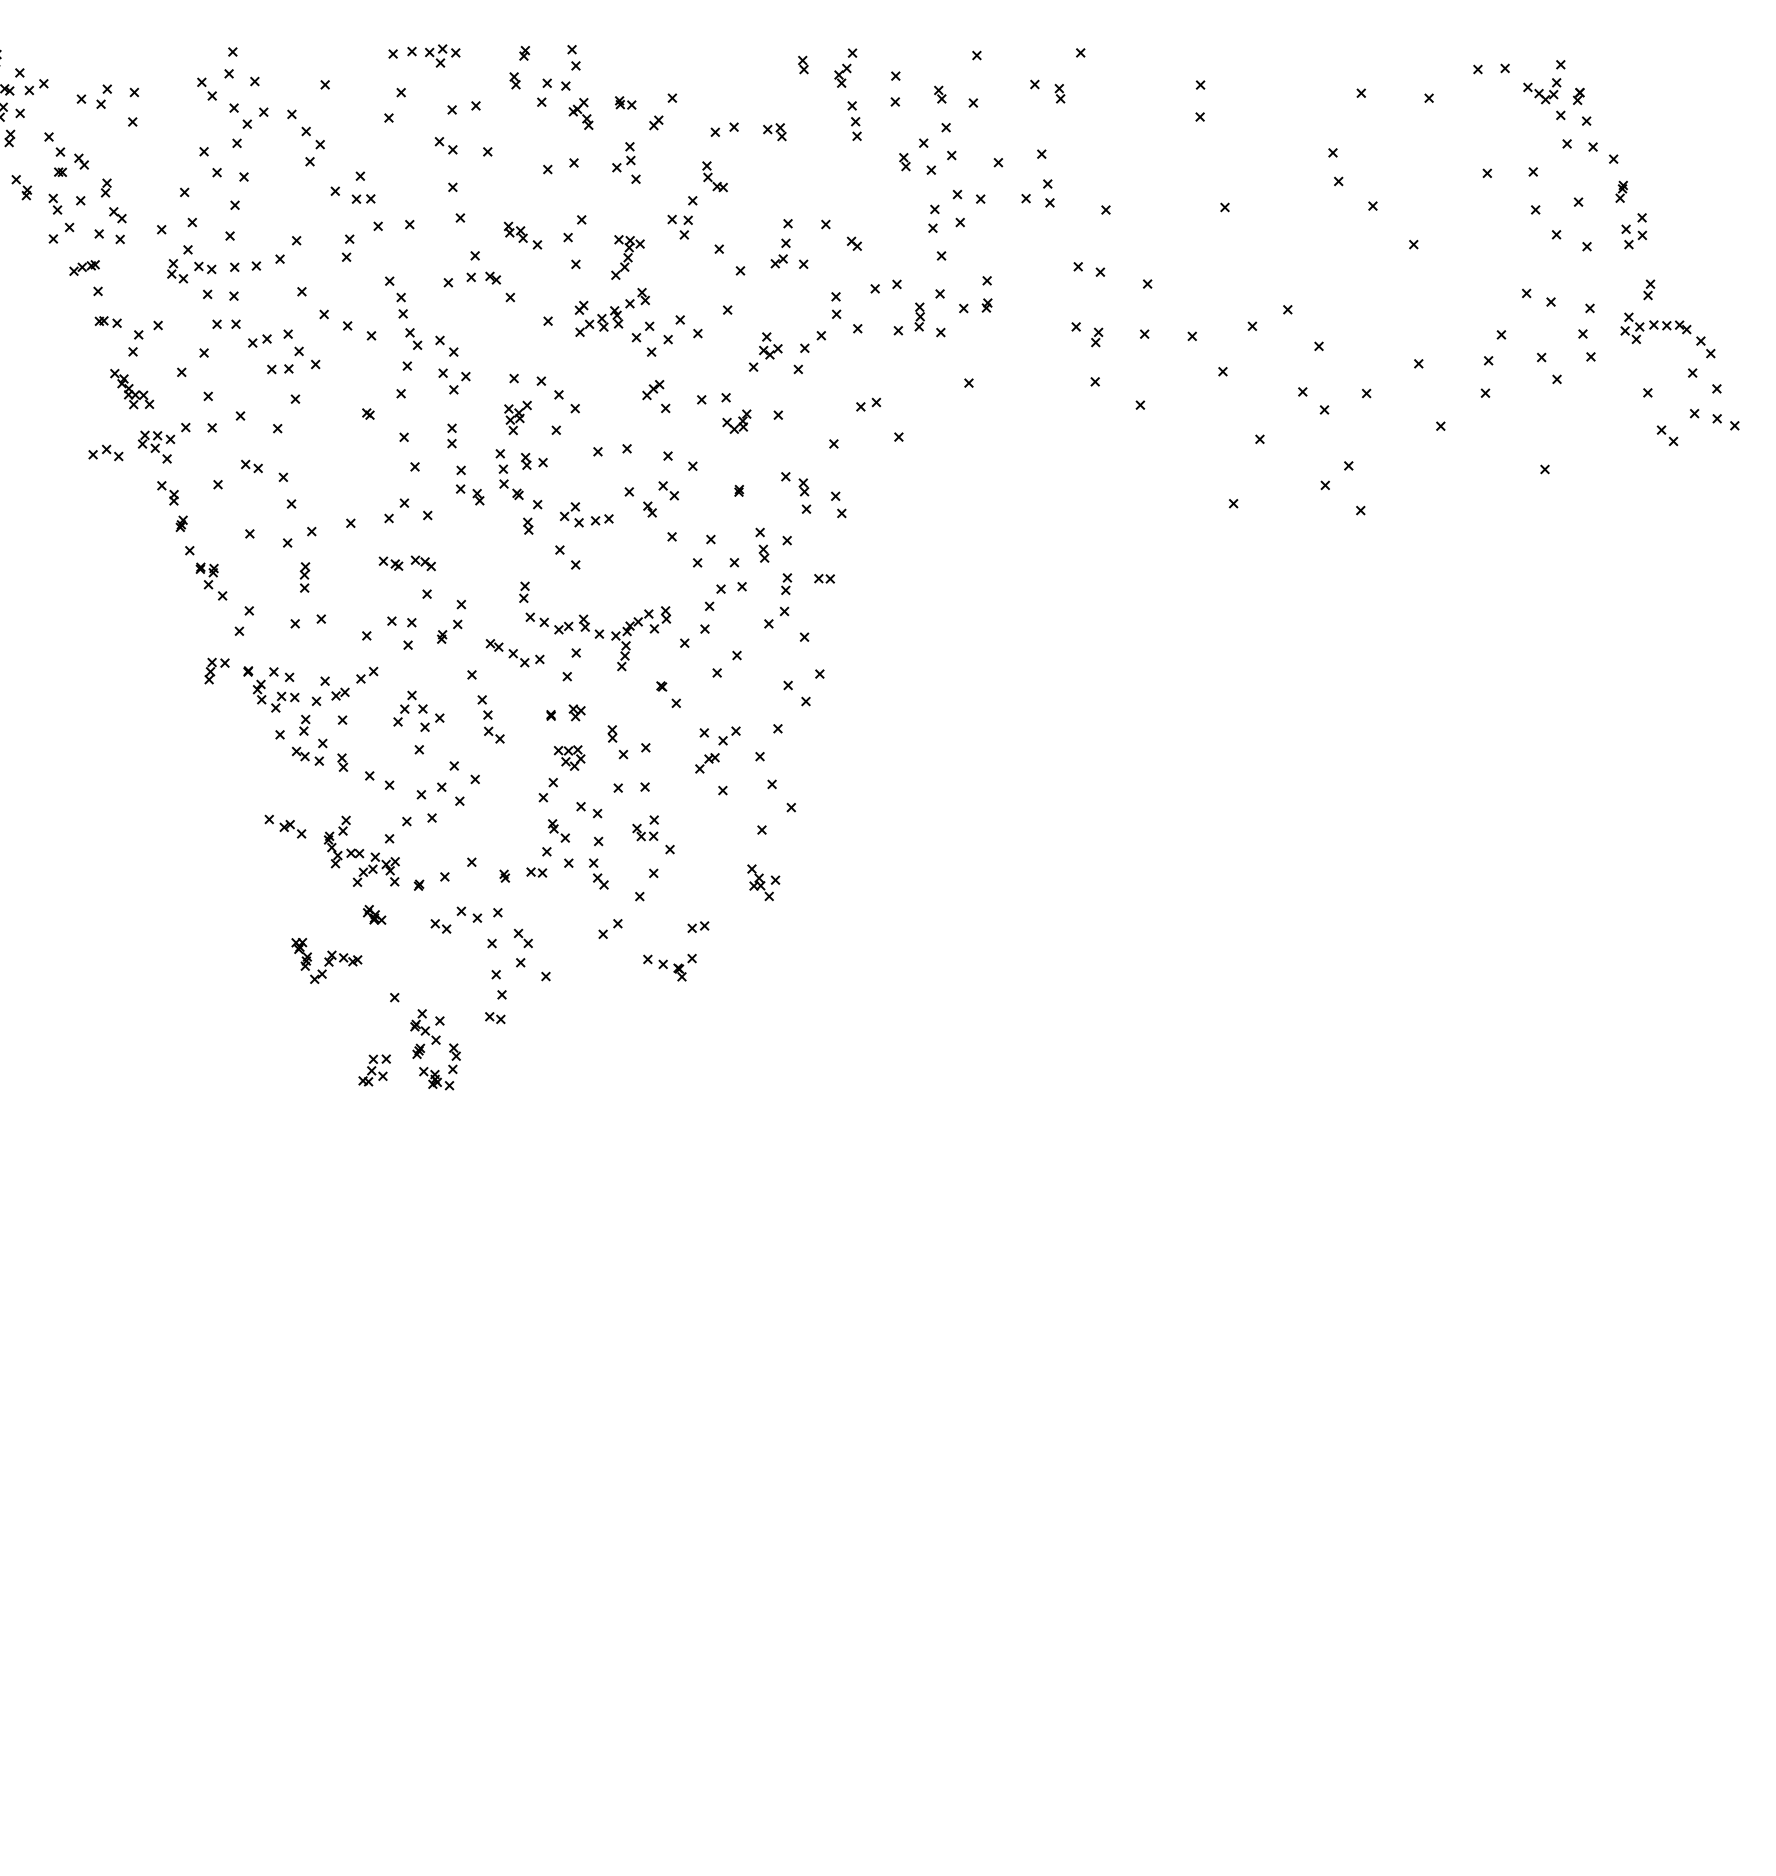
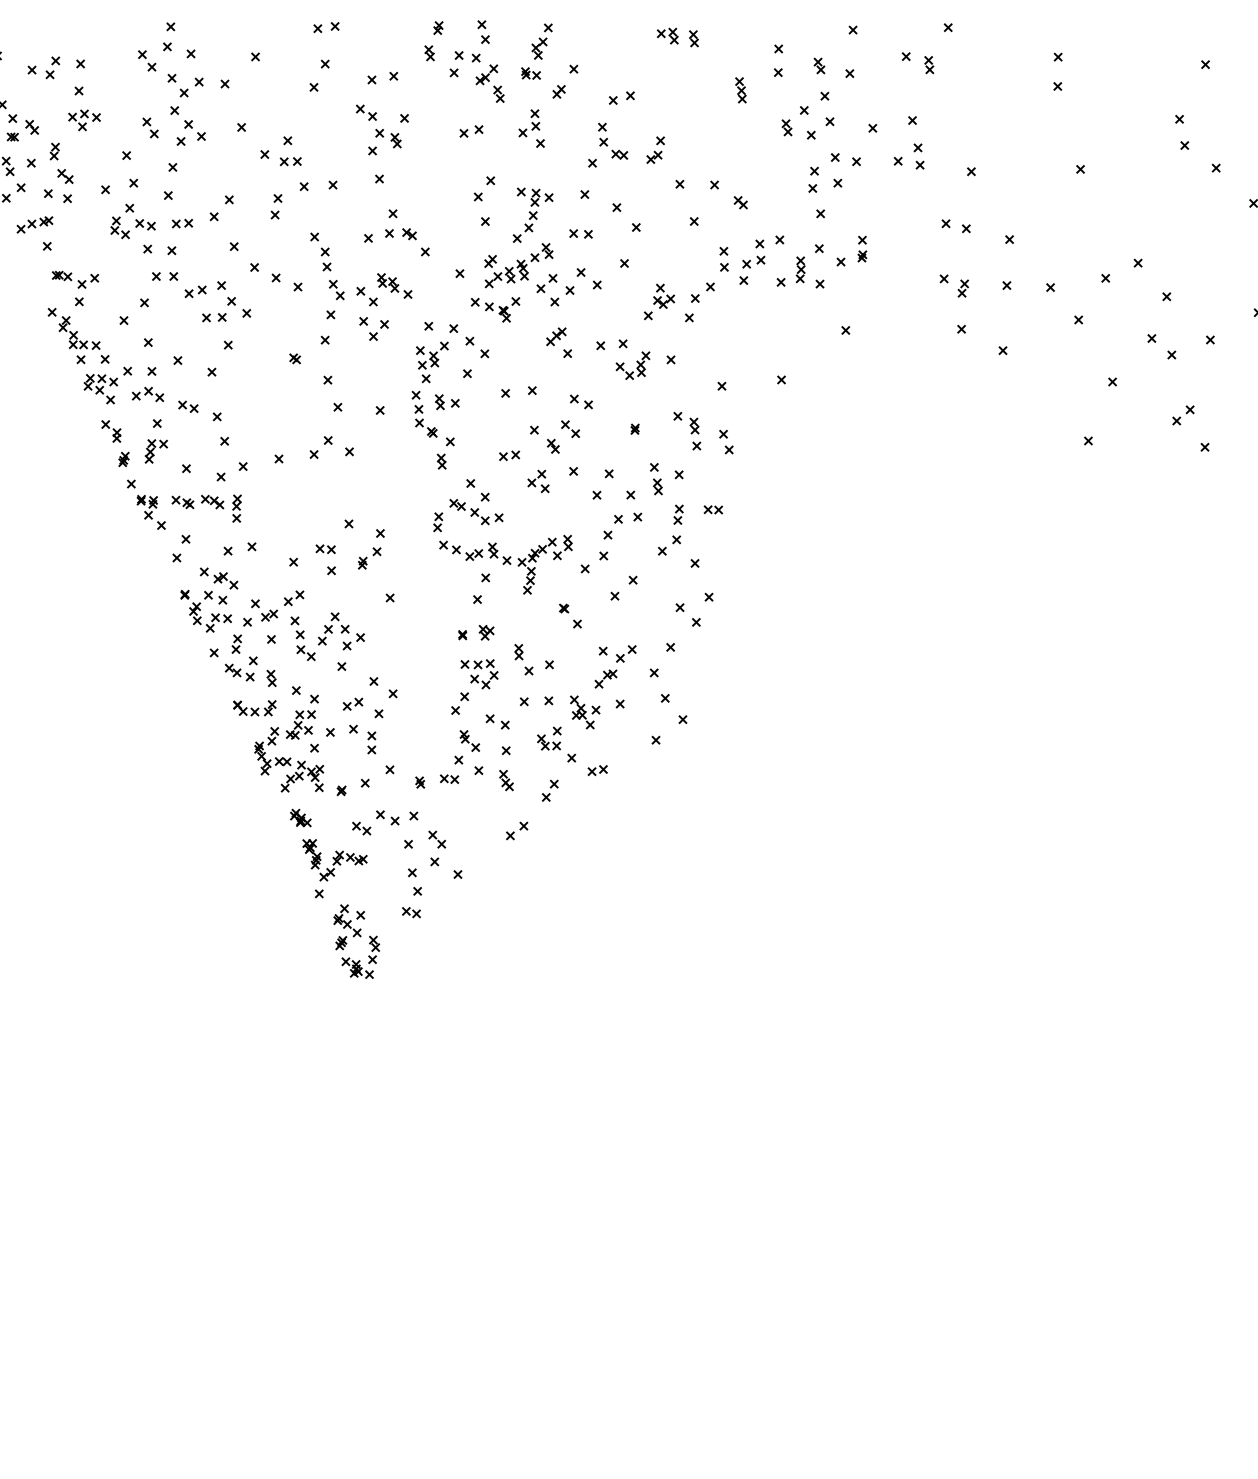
part: (442, 55) -> (84, 119), moved
part: (845, 67) -> (541, 41), moved
part: (580, 113) -> (489, 83), size x1.43
part: (854, 121) -> (740, 90), size x0.62
part: (774, 132) -> (667, 36), moved
part: (312, 137) -> (194, 129), moved
part: (210, 162) -> (150, 128), size x0.62
part: (560, 165) -> (471, 130), size x0.62
part: (714, 176) -> (612, 140), size x1.43
part: (679, 219) -> (580, 233), moved
part: (522, 235) -> (394, 285), moved
part: (780, 253) -> (655, 150), moved
part: (627, 257) -> (532, 215), size x1.43
part: (245, 266) -> (182, 223), size x0.62
part: (84, 267) -> (34, 224), size x1.43
part: (986, 294) -> (861, 249), size x0.71
part: (128, 327) -> (75, 279), size x0.71
part: (131, 388) -> (77, 335), size x1.67
part: (868, 404) -> (753, 262), moved
part: (517, 417) -> (431, 361), size x1.43
part: (736, 421) -> (632, 365), size x1.43
part: (451, 435) -> (371, 742), moved
part: (105, 452) -> (147, 394), moved
part: (680, 460) -> (581, 401), size x0.62
part: (1337, 475) -> (1183, 415), size x0.62
part: (470, 494) -> (388, 138), moved
part: (571, 514) -> (538, 481), moved
part: (406, 563) -> (197, 502), moved
part: (401, 621) -> (325, 549), size x0.62
part: (514, 653) -> (475, 512), moved
part: (216, 670) -> (155, 450), moved
part: (490, 719) -> (302, 638), moved
part: (569, 757) -> (479, 673), size x1.43
part: (431, 790) -> (352, 703), size x0.62
part: (323, 794) -> (253, 707), added
part: (285, 826) -> (219, 578), moved
part: (598, 873) -> (506, 780), size x0.62
part: (763, 882) -> (584, 712), moved
part: (646, 885) -> (550, 791), size x0.62
part: (698, 926) -> (597, 769), moved
part: (326, 960) -> (334, 859), moved
part: (669, 967) -> (495, 309), moved
part: (374, 1070) -> (300, 725), moved

